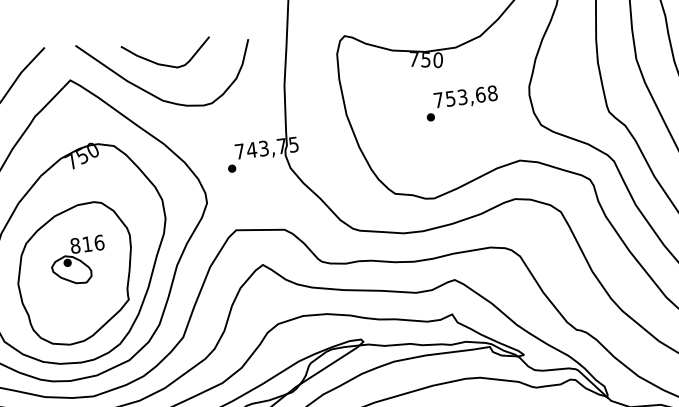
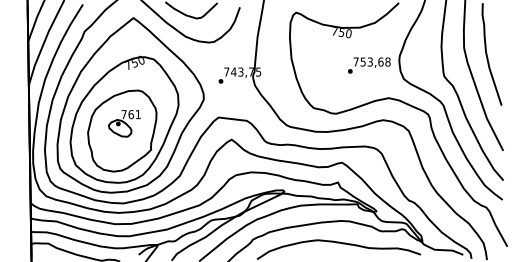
text: (462, 103) -> (369, 65), moved
text: (87, 244) -> (131, 114), 816 -> 761

